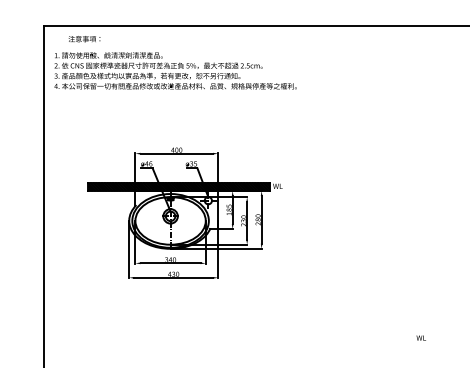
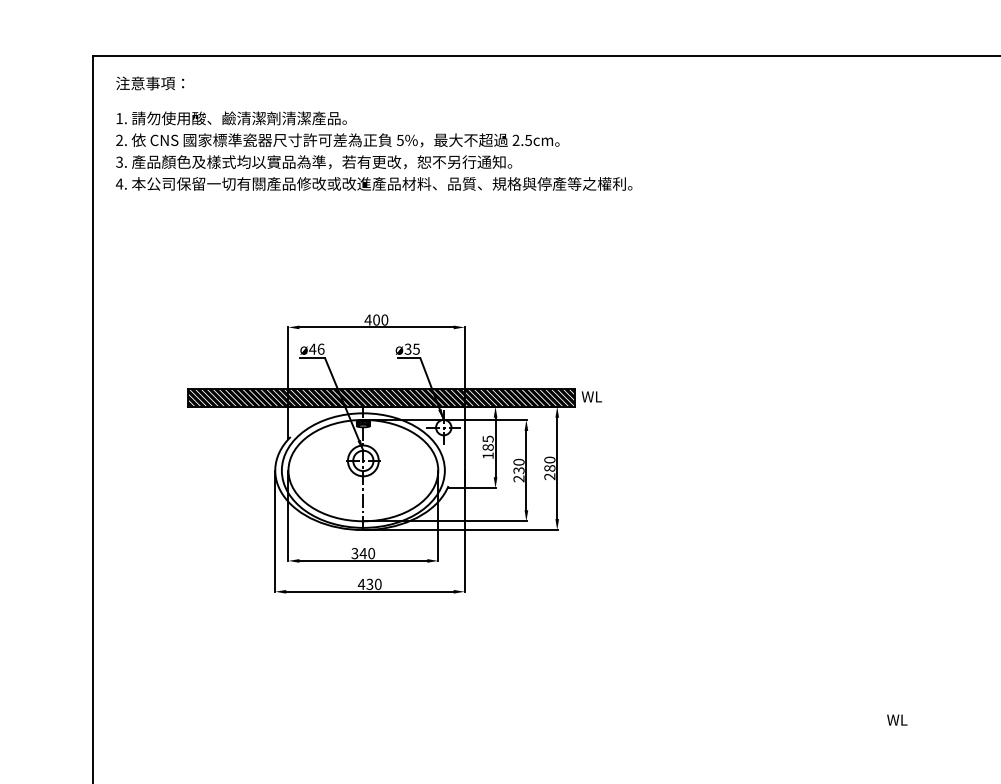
text: (84, 39) -> (150, 84), moved

